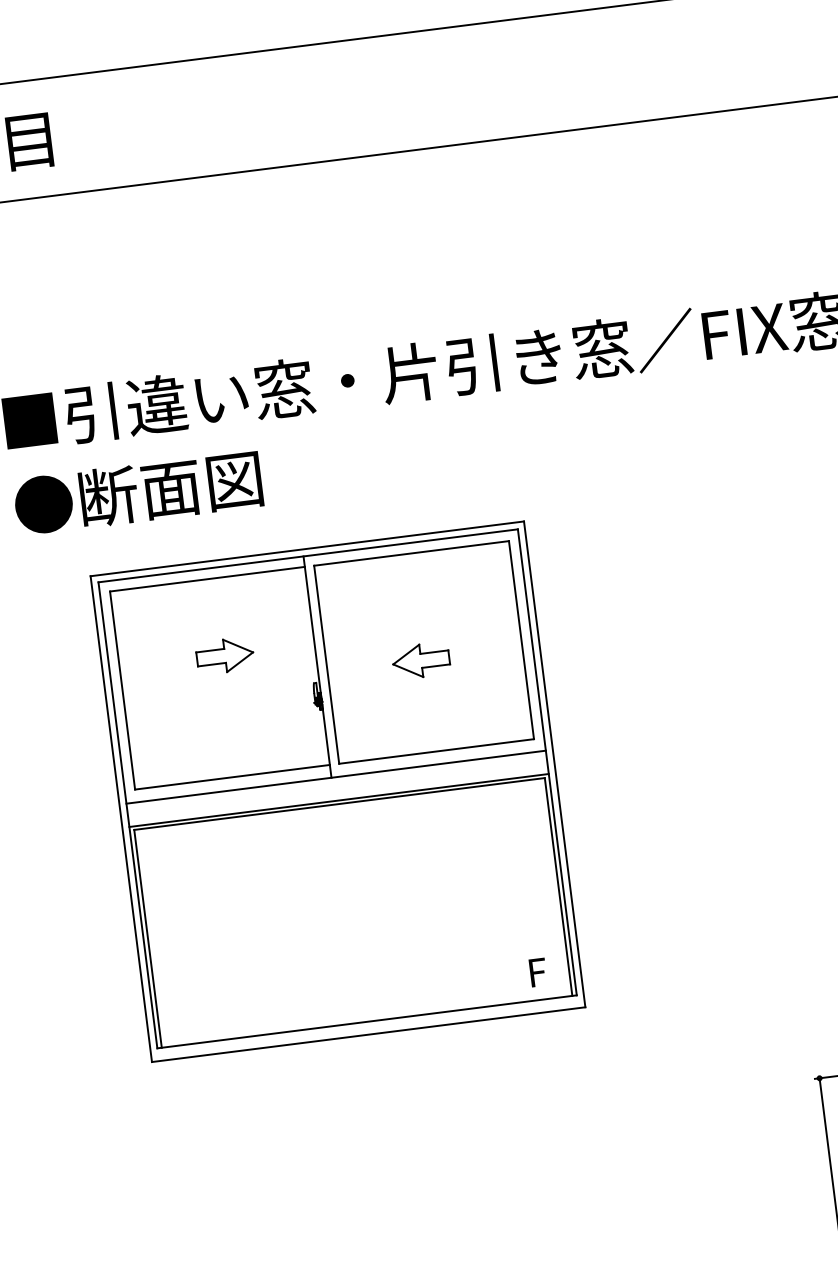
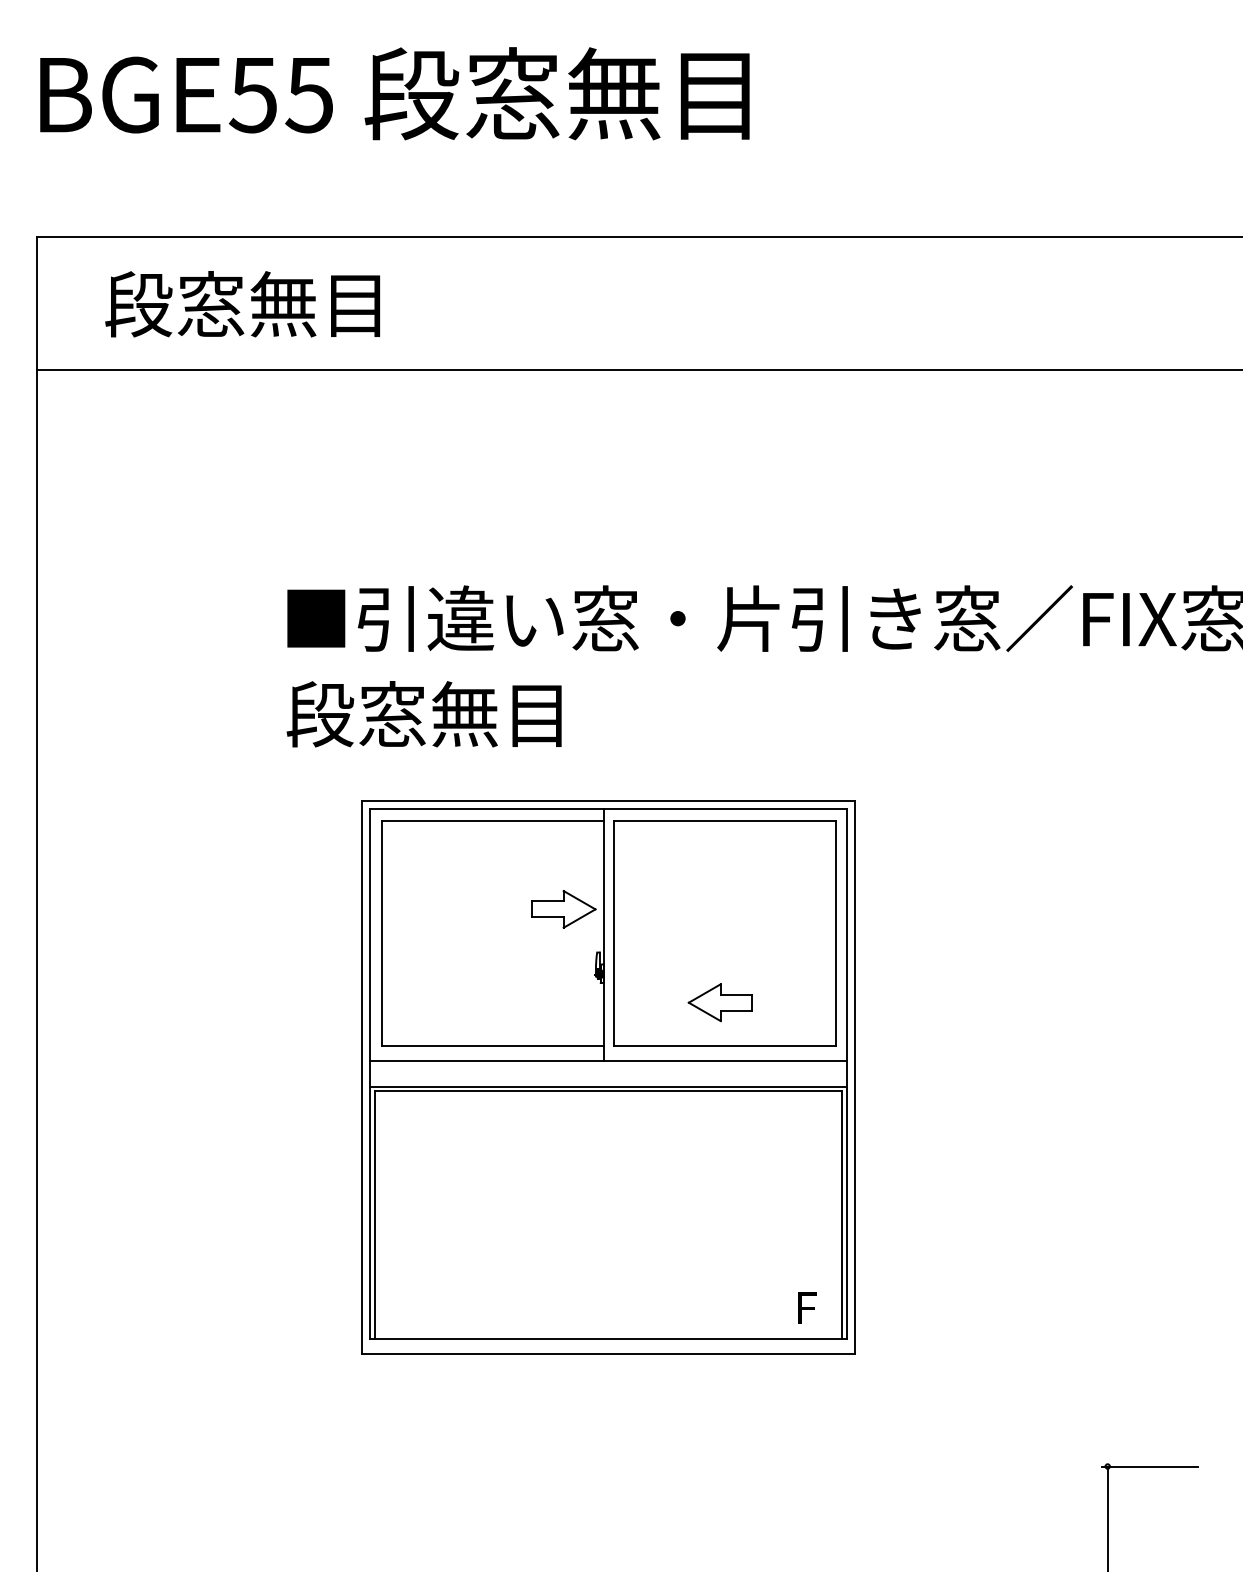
text: (137, 492) -> (426, 714), ●断面図 -> 段窓無目
part: (224, 656) -> (563, 909), moved
part: (420, 660) -> (719, 1002), moved

